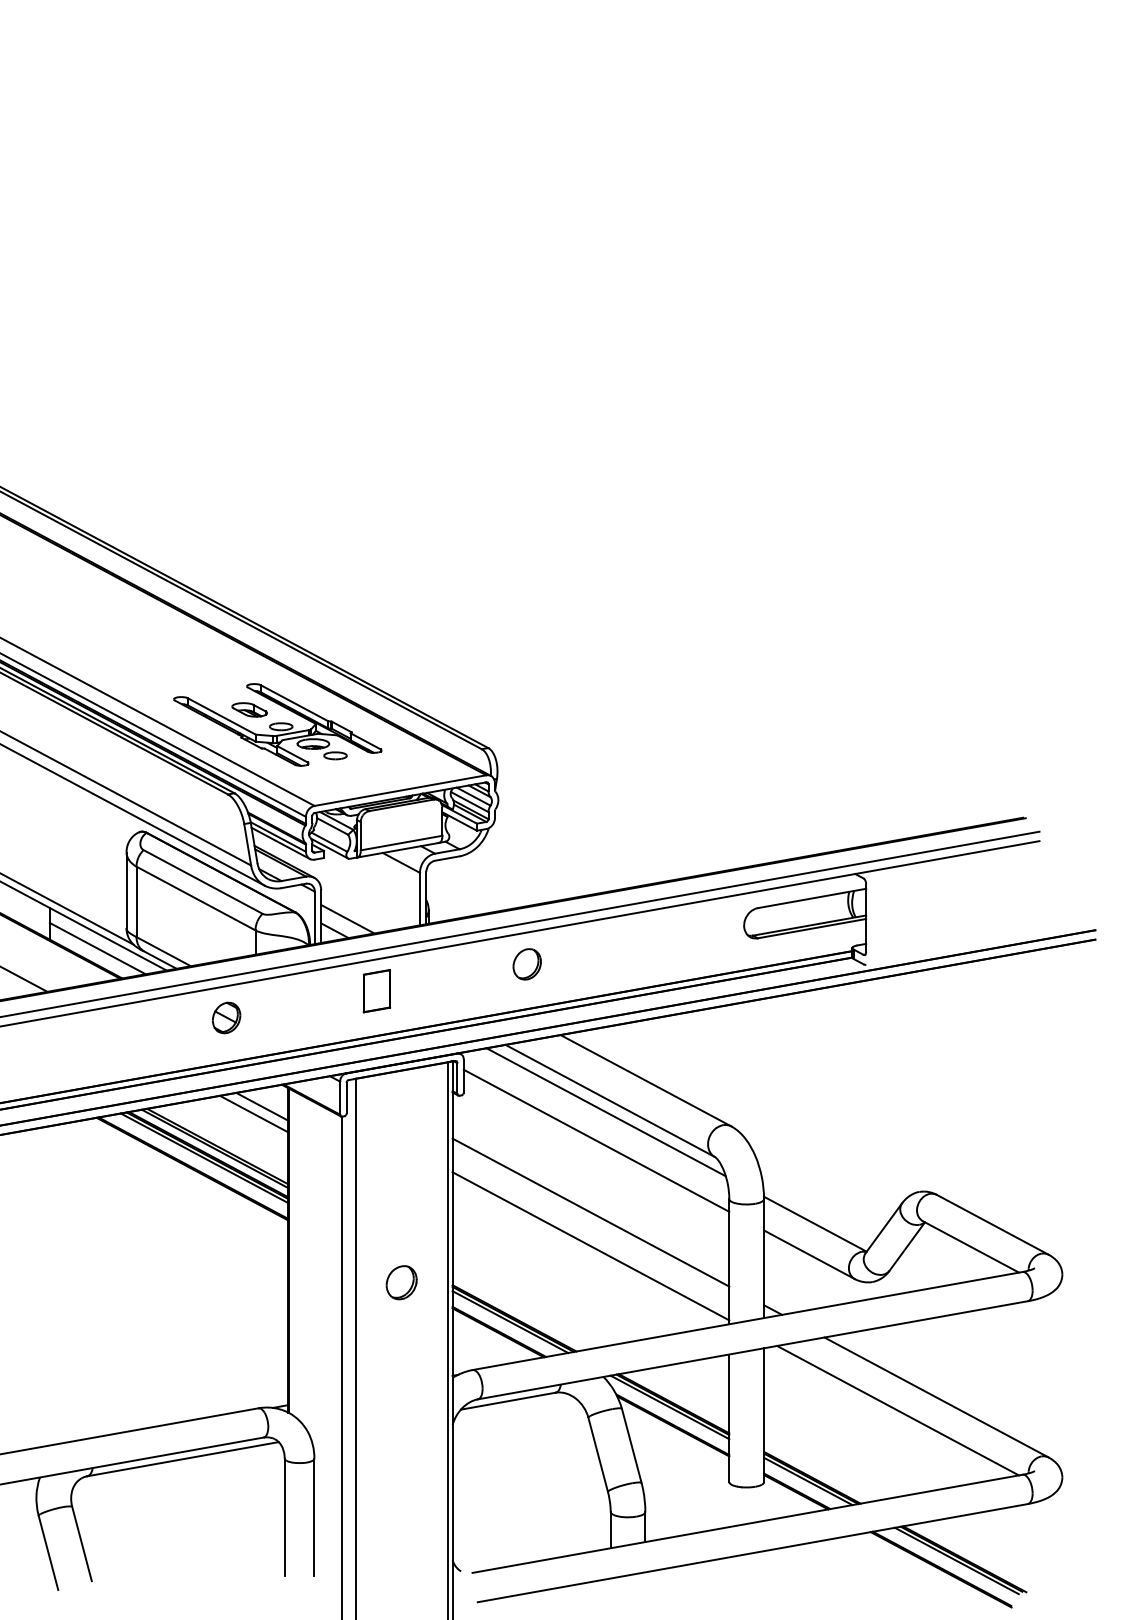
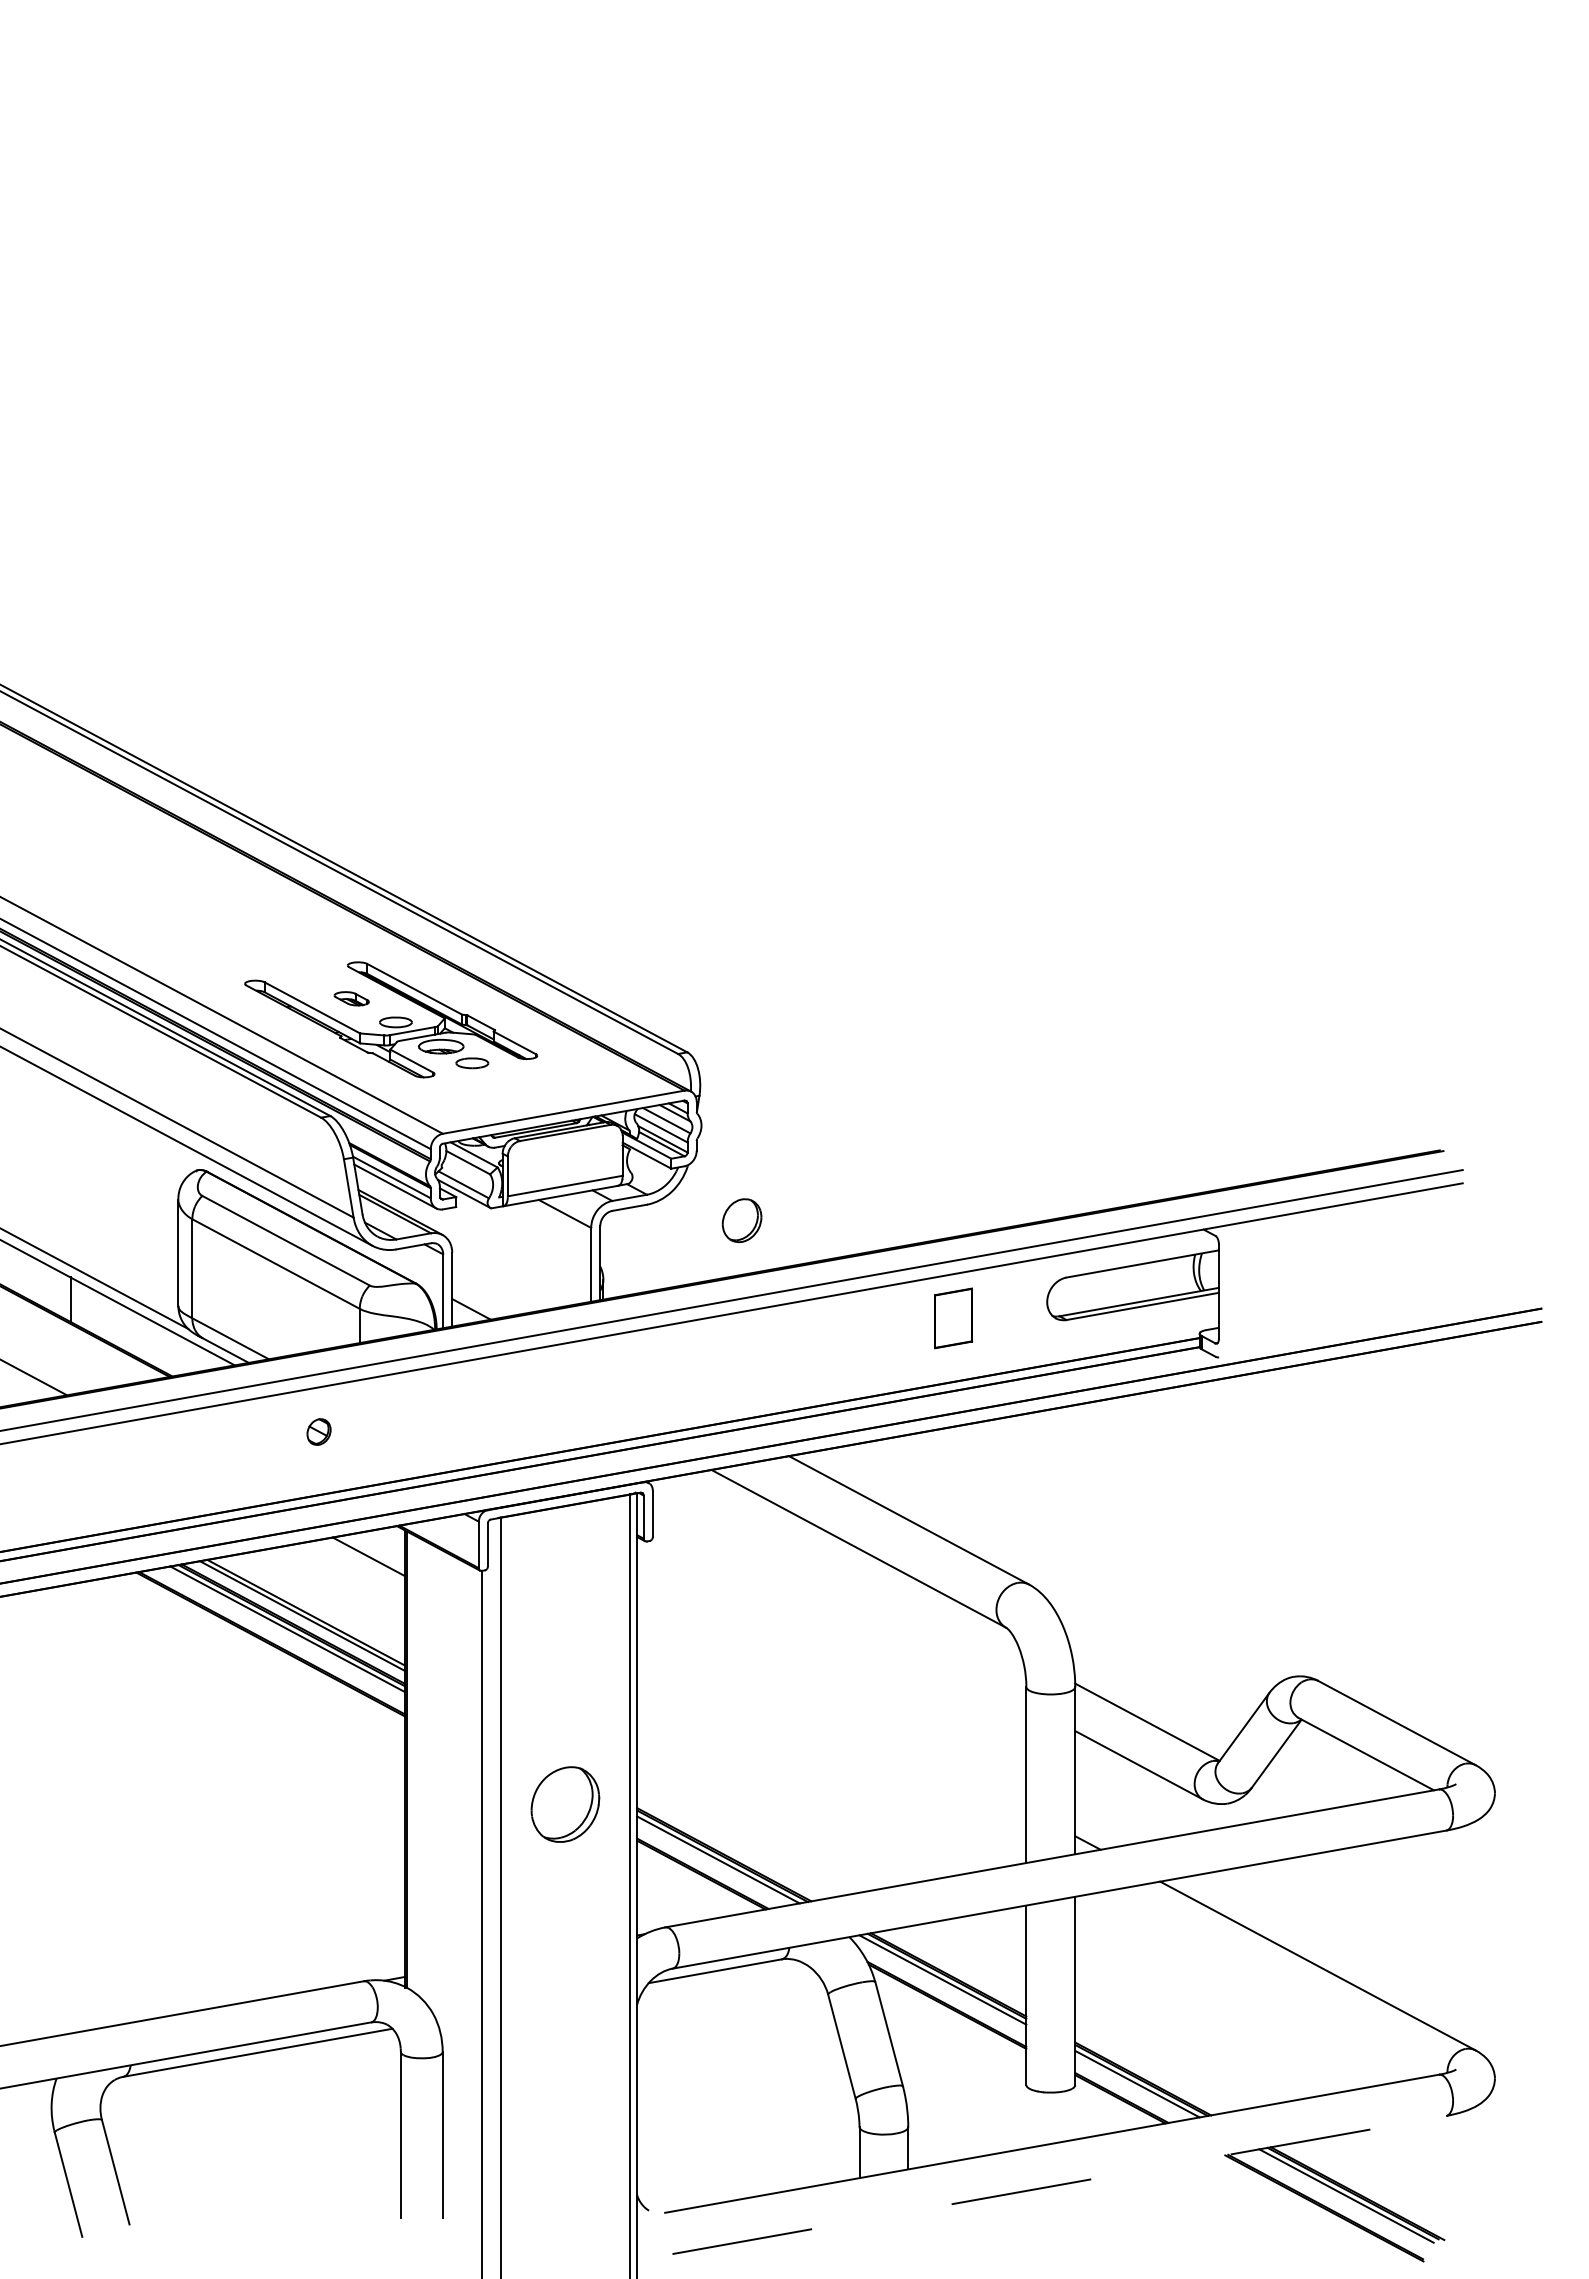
part: (249, 709) -> (351, 998), size x0.7
line: (347, 919) -> (489, 1293), removed
line: (97, 948) -> (137, 1334), removed
part: (526, 964) -> (741, 1220), moved
part: (376, 991) -> (953, 1318), moved
part: (226, 1017) -> (318, 1431), size x0.6
line: (605, 1112) -> (852, 1564), removed
line: (253, 1113) -> (357, 1566), removed
line: (596, 1140) -> (839, 1604), removed
line: (590, 1212) -> (831, 1705), removed
line: (590, 1246) -> (831, 1753), removed
part: (401, 1282) -> (565, 1804), size x1.6
line: (897, 1410) -> (1263, 1984), removed
line: (752, 1552) -> (1059, 2184), solid -> dashed

